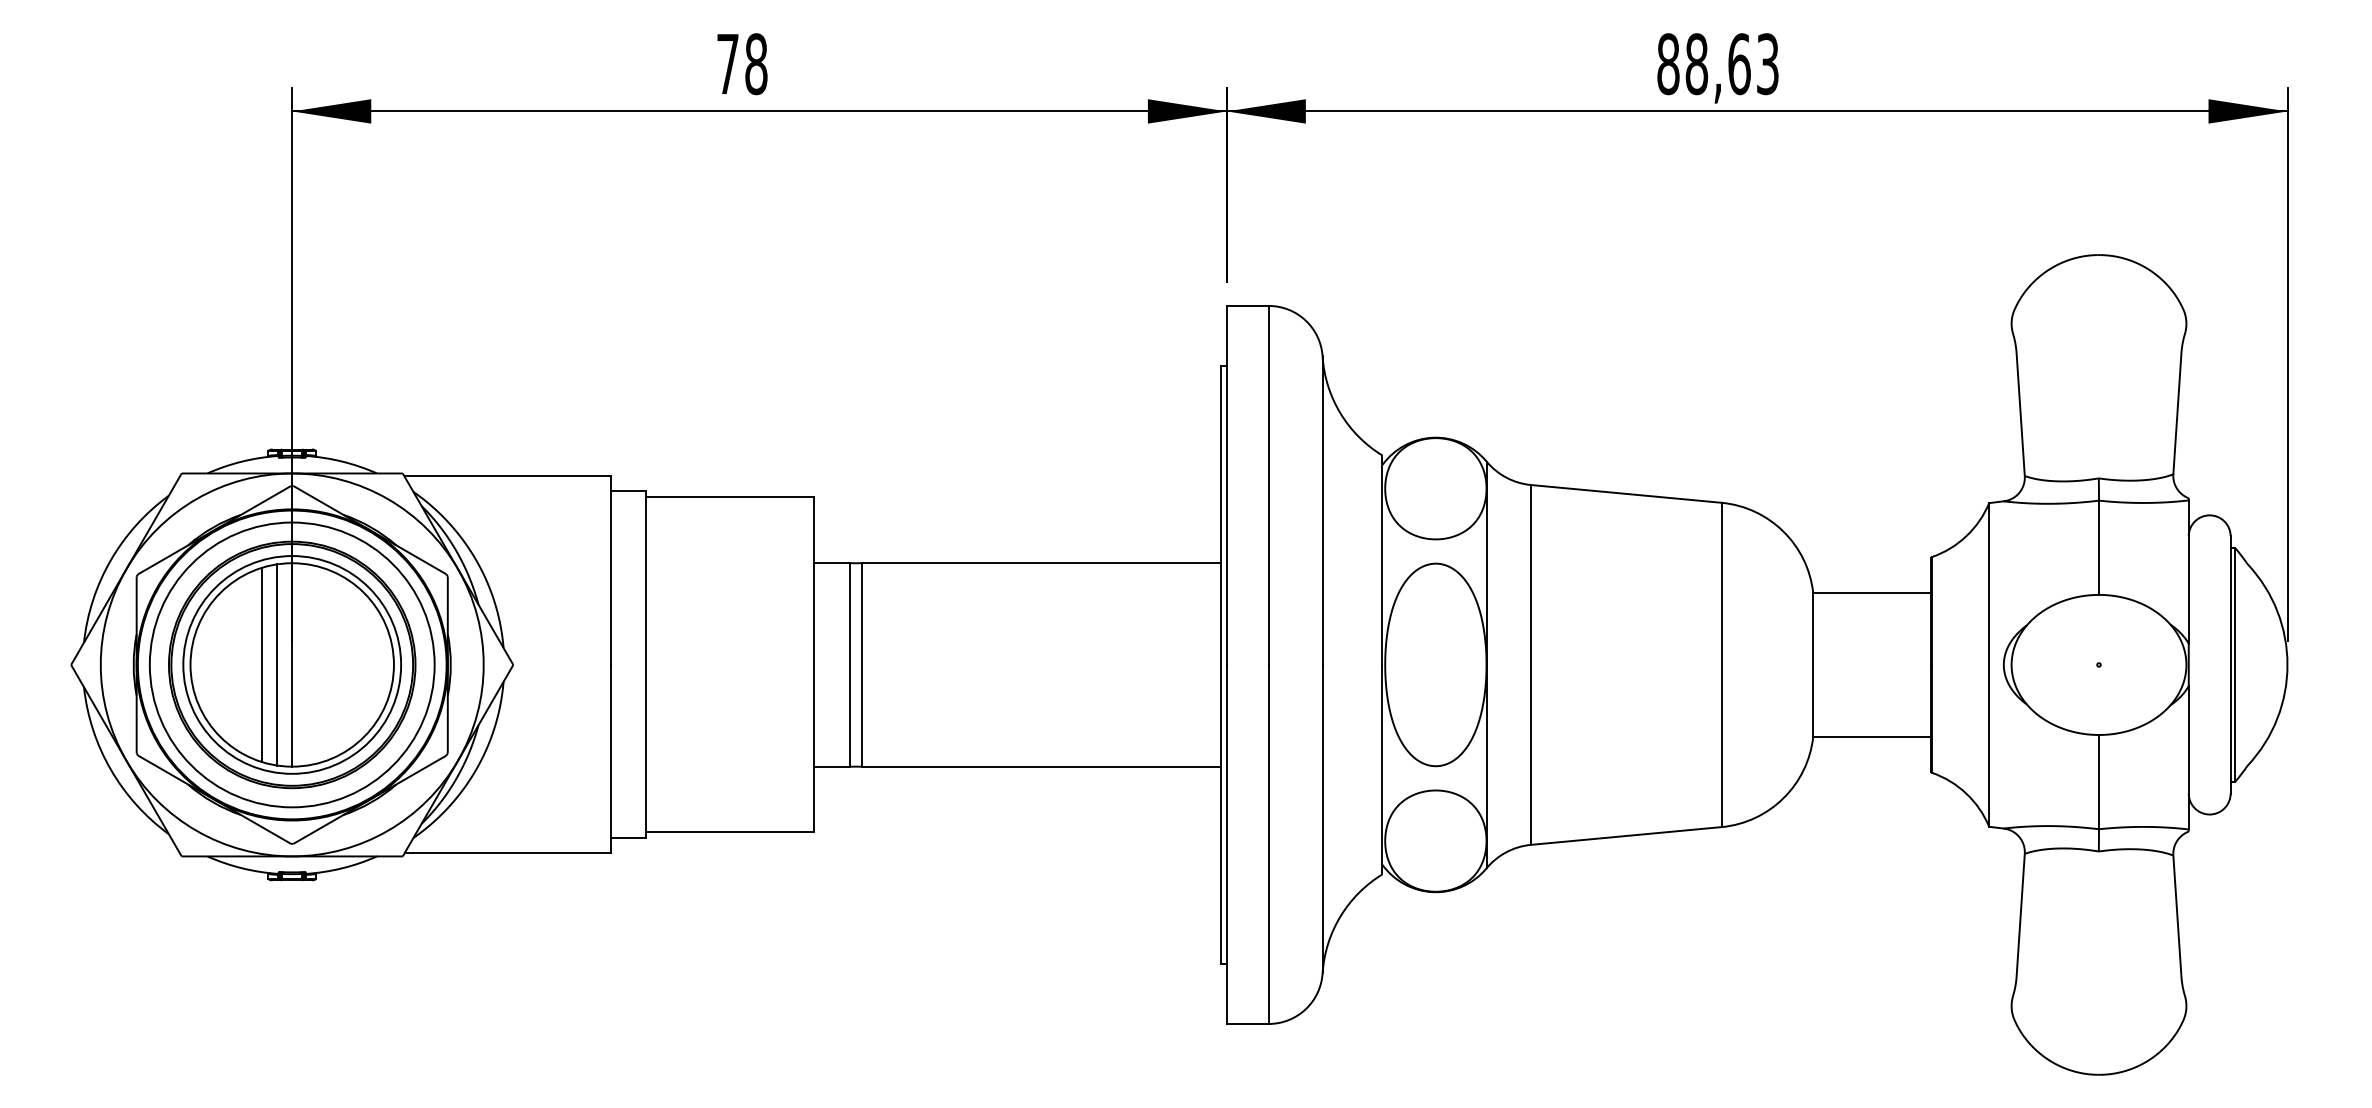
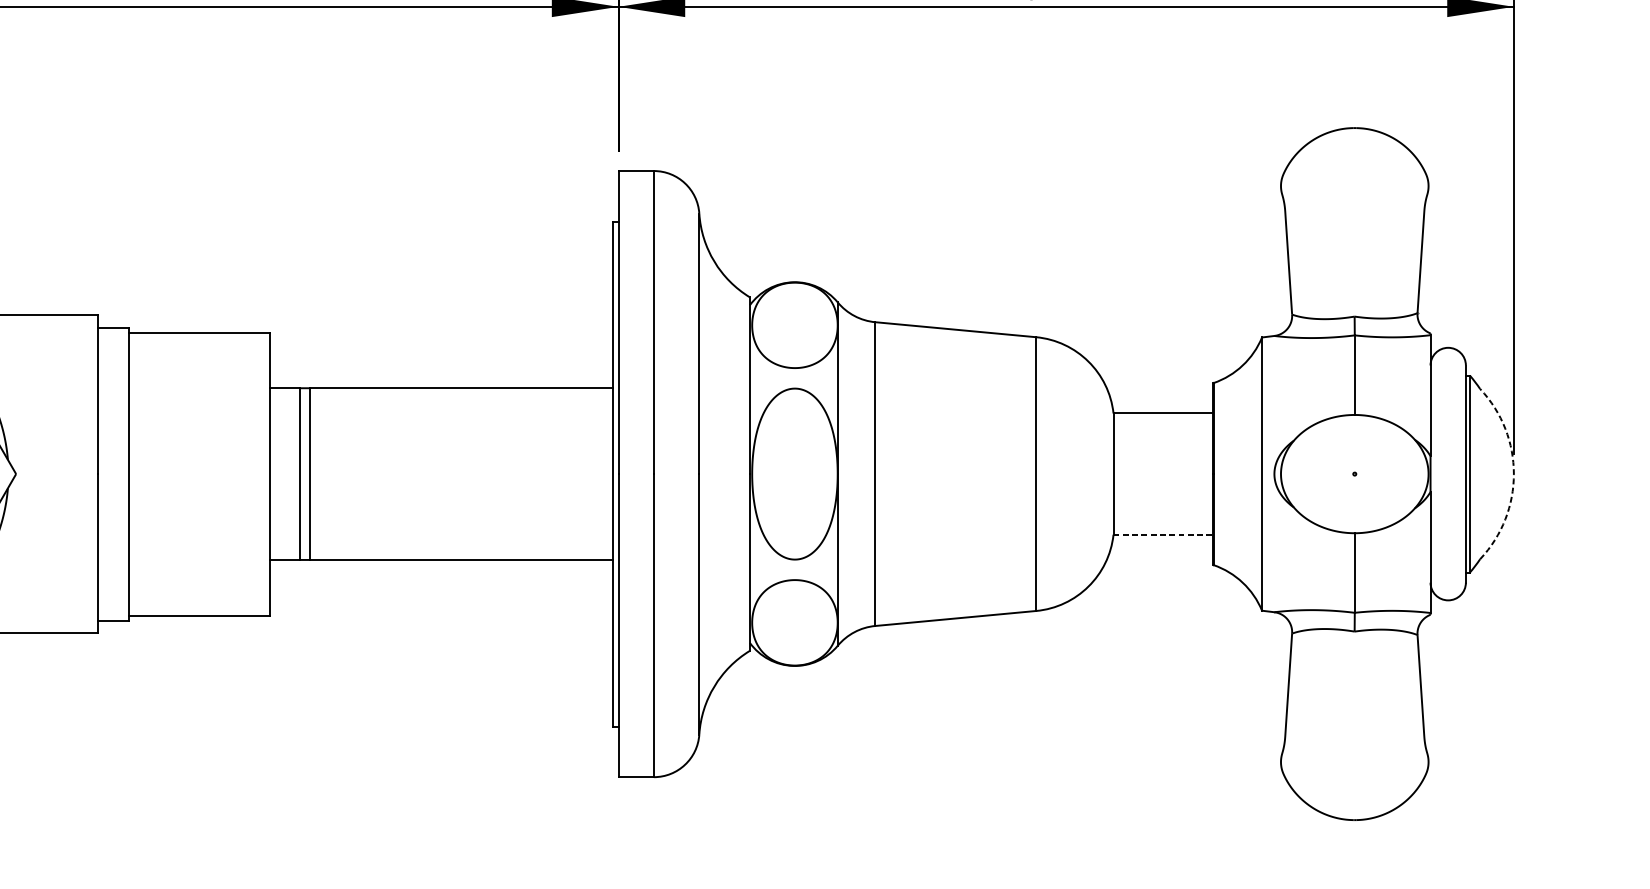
arc: (2287, 664) -> (1513, 473), solid -> dashed
line: (1872, 736) -> (1163, 534), solid -> dashed

